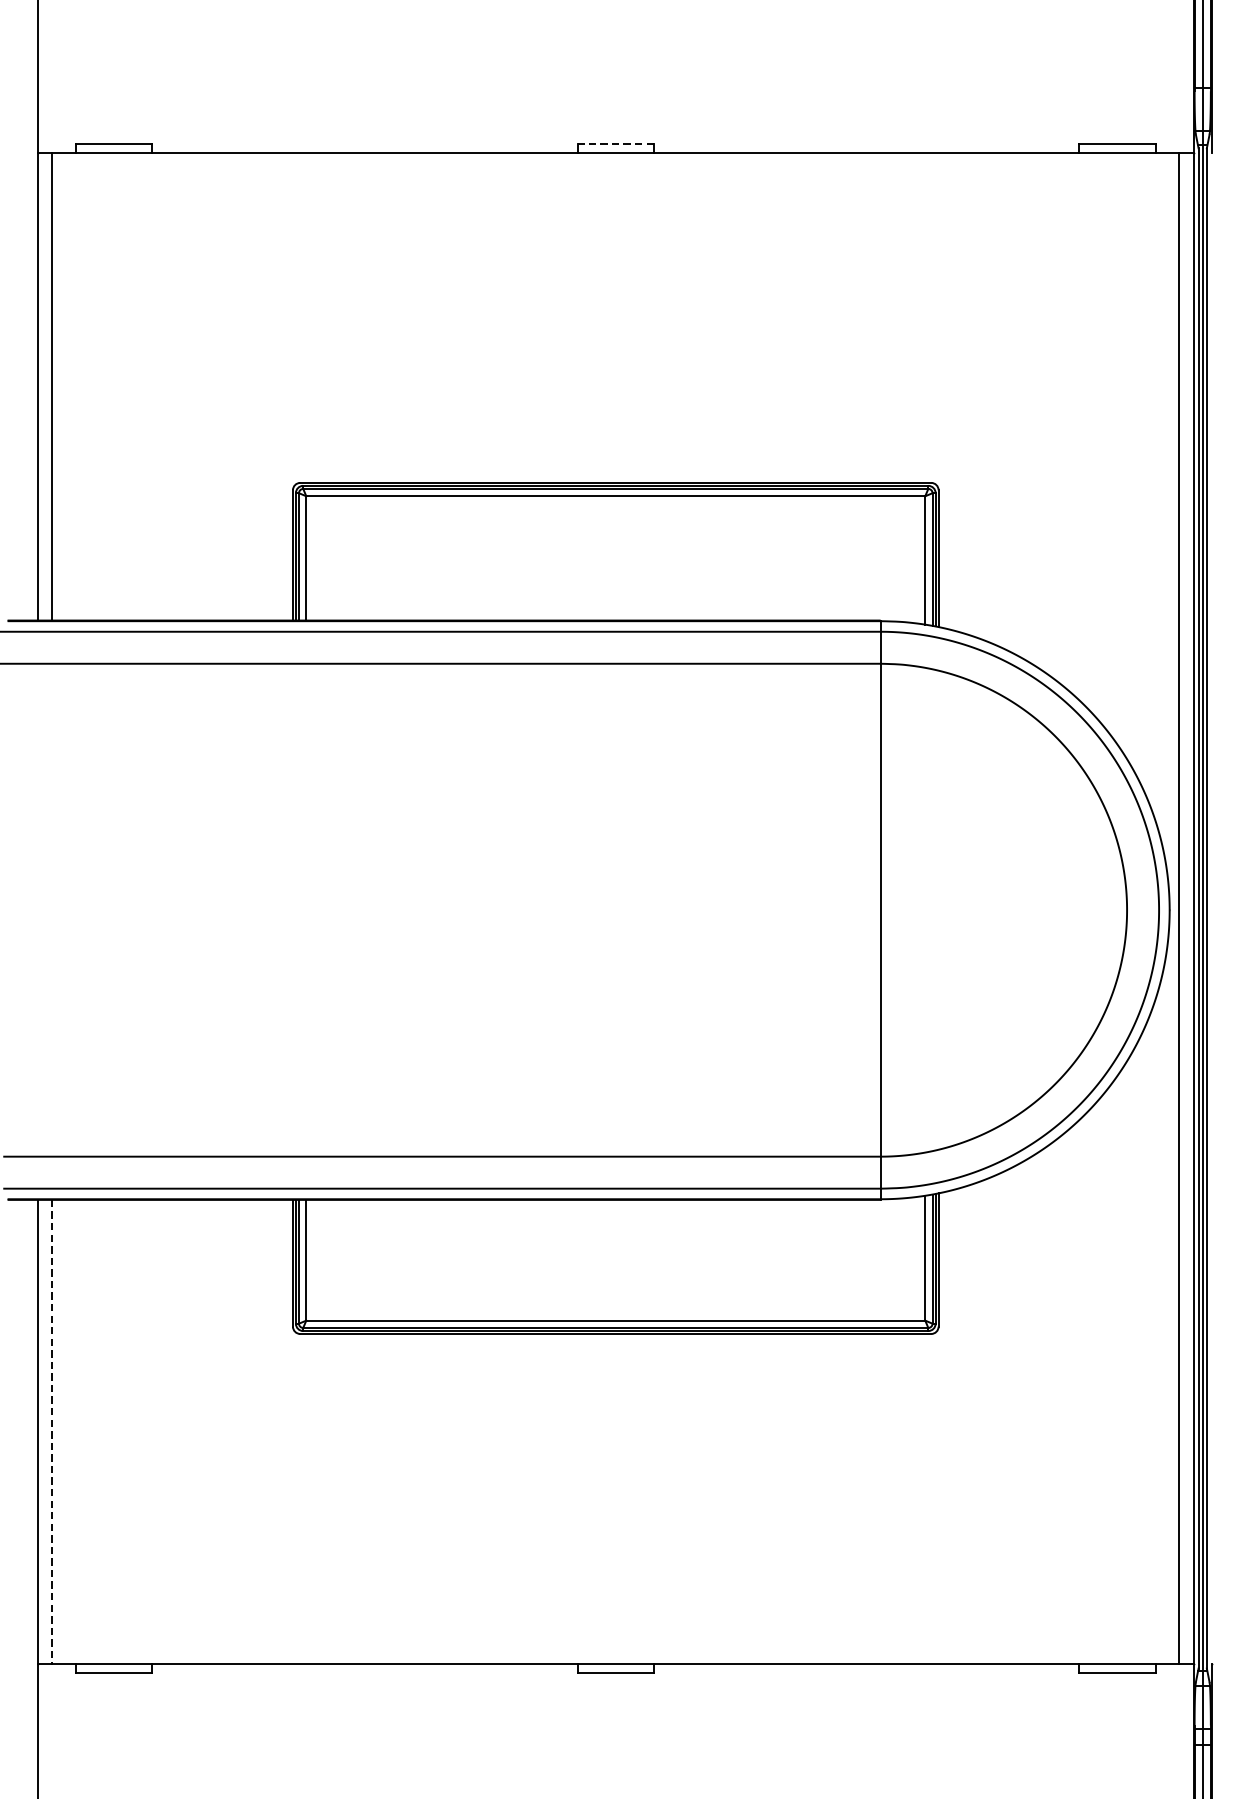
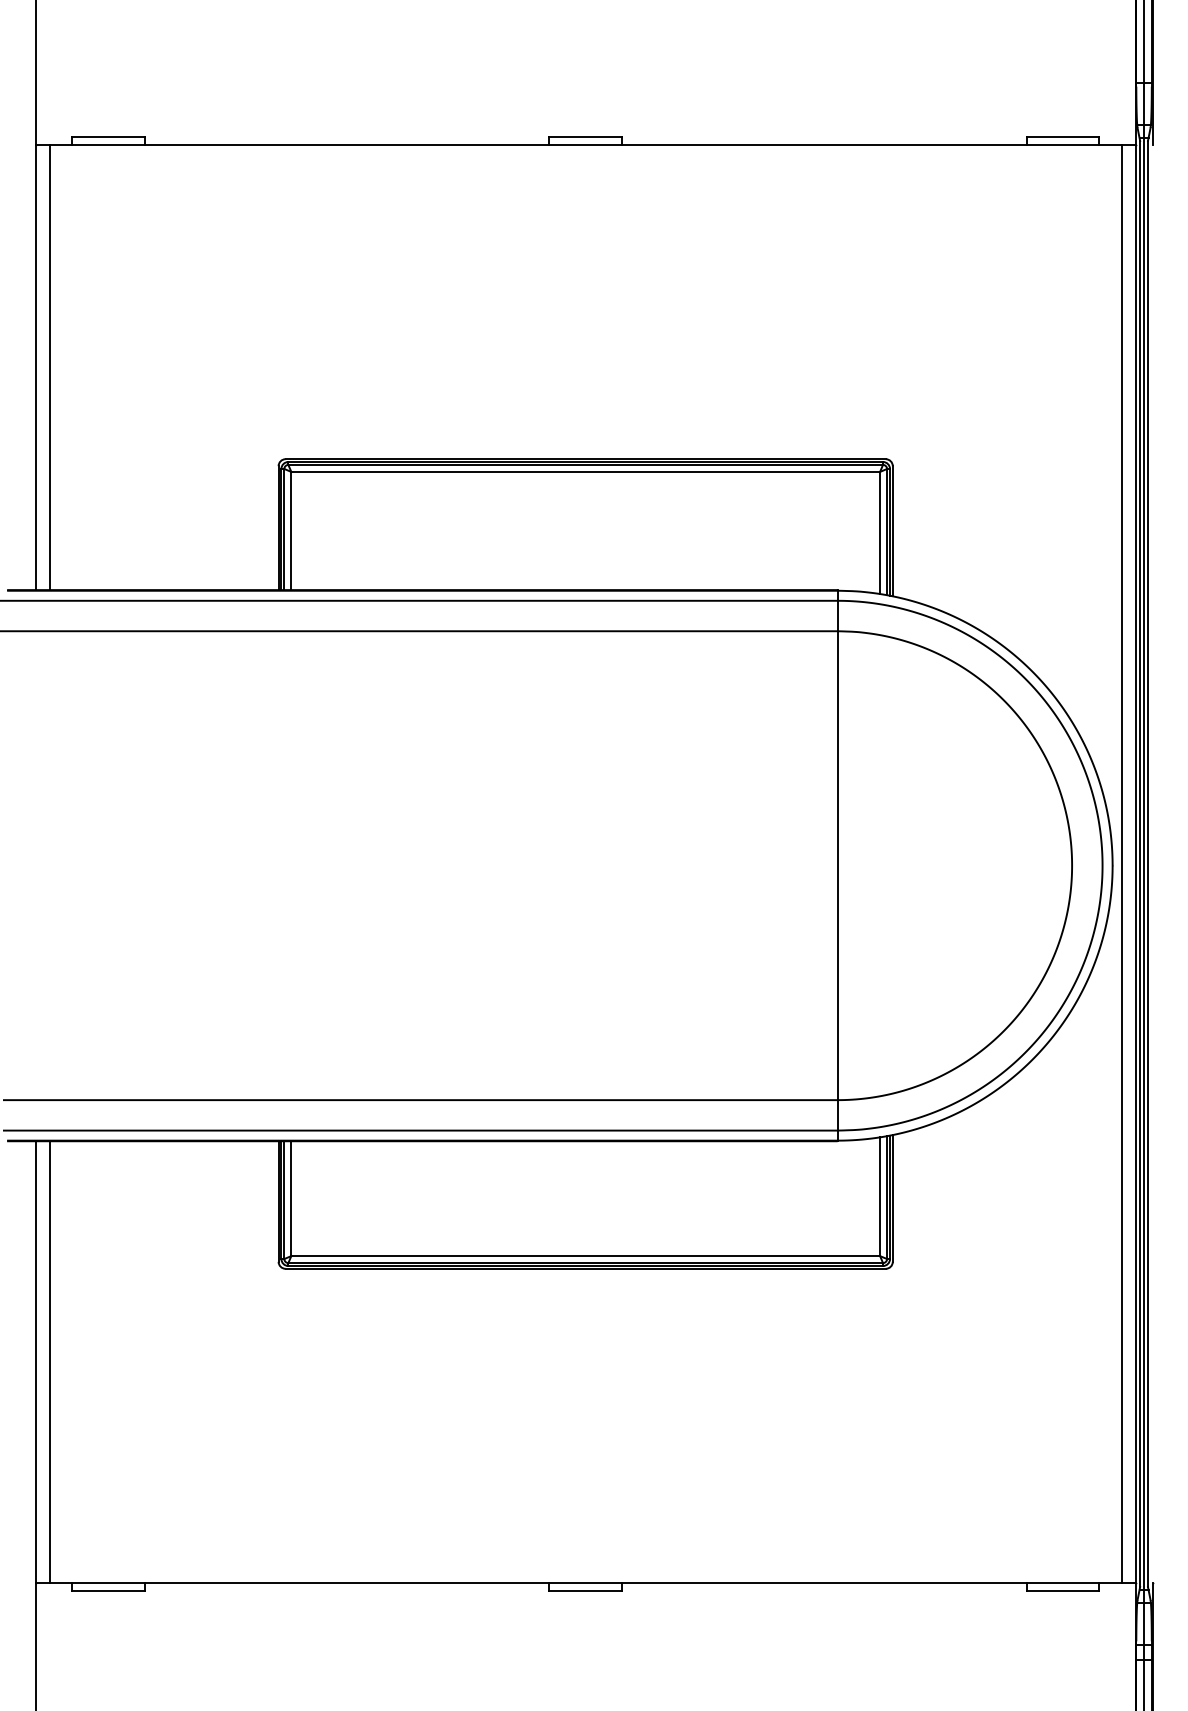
line: (615, 143) -> (585, 136), dashed -> solid
line: (52, 1432) -> (49, 1362), dashed -> solid

